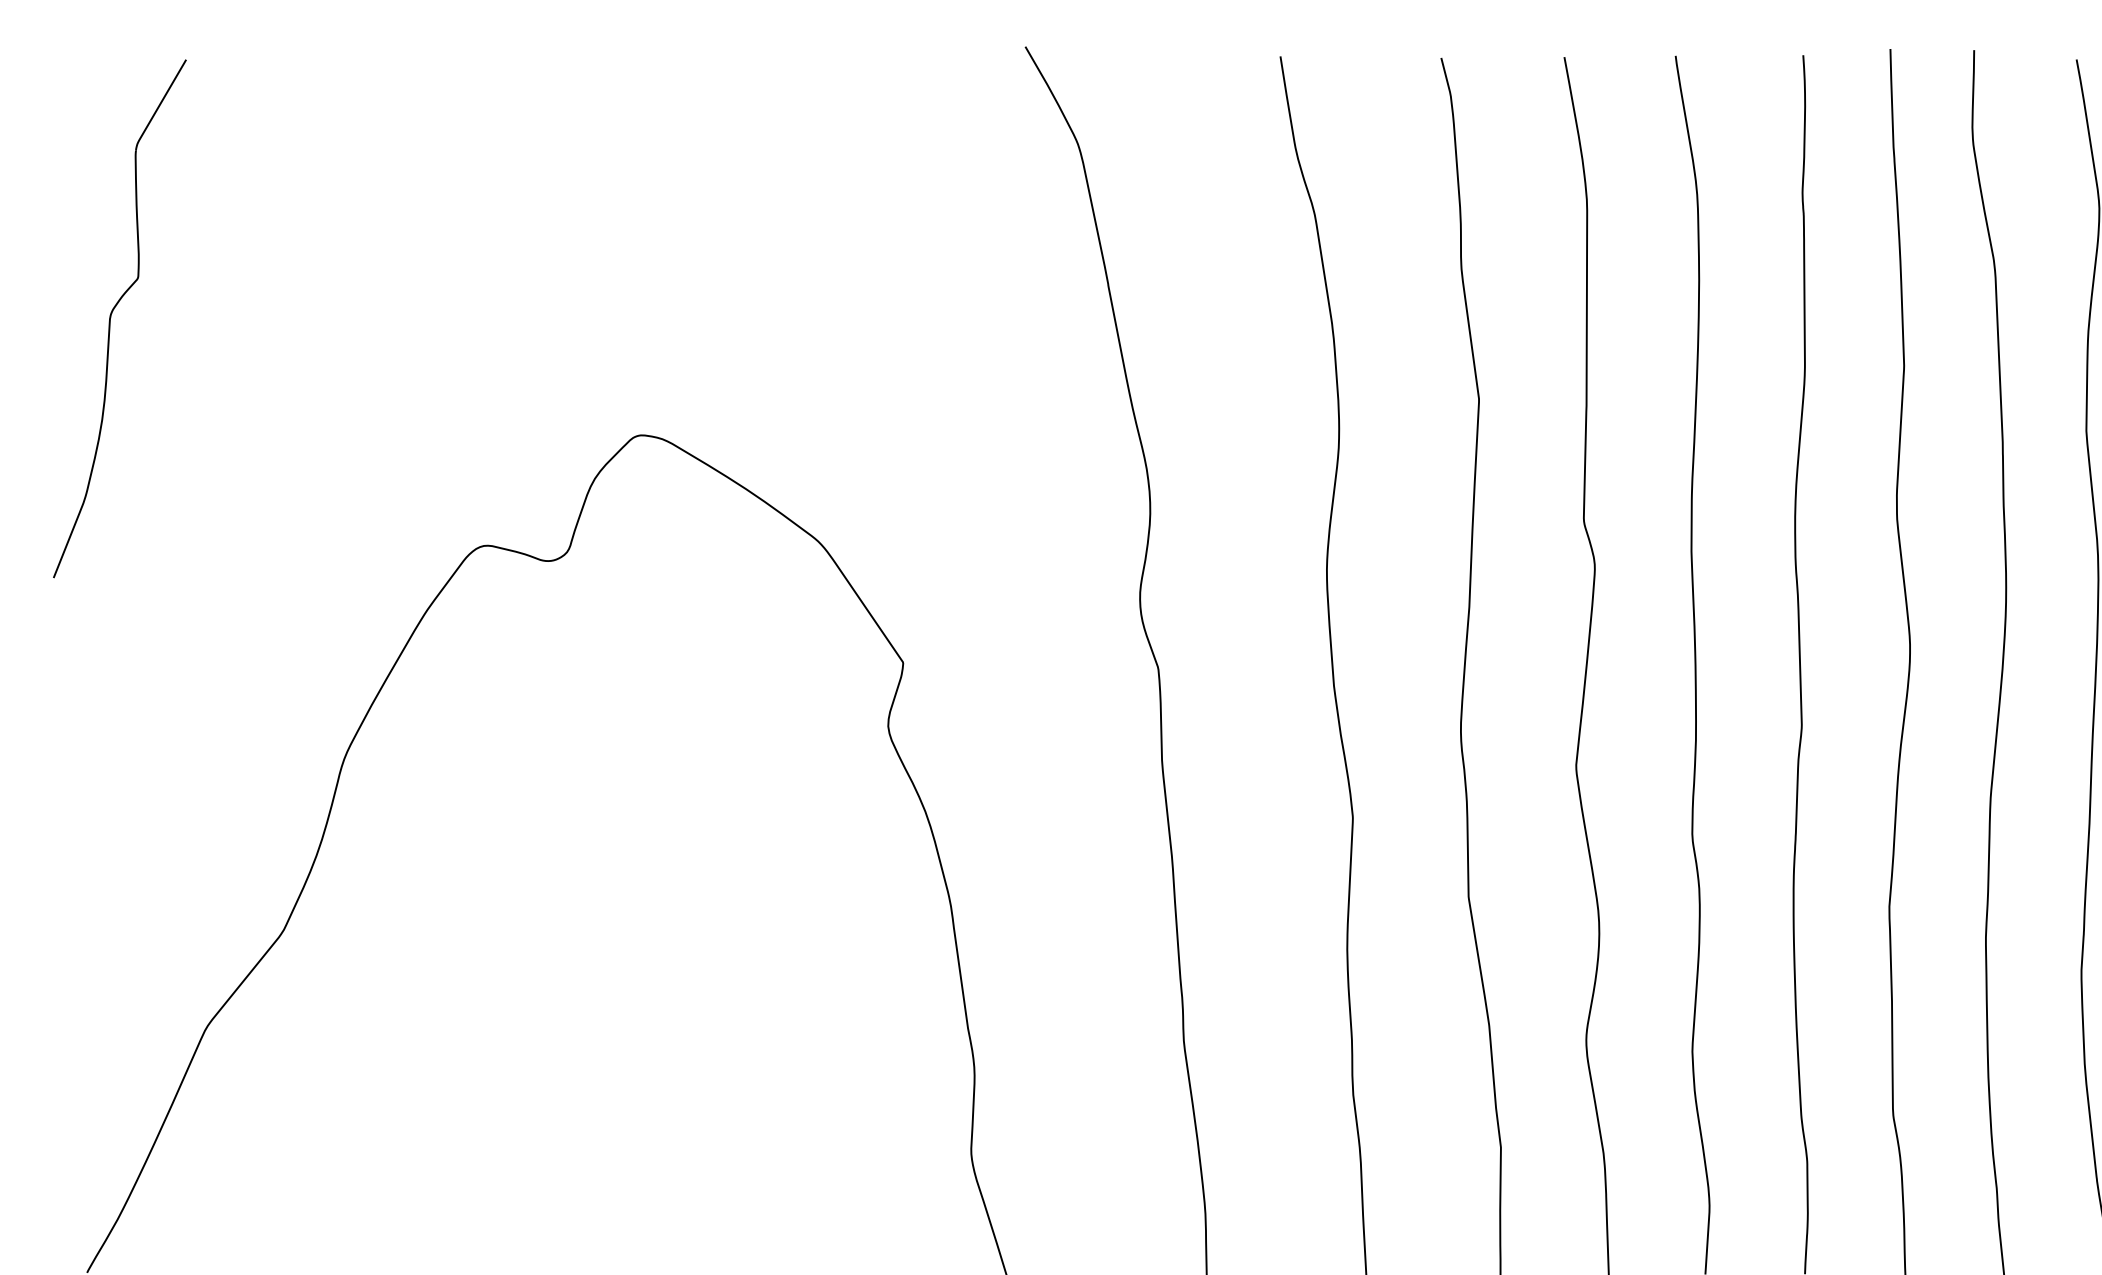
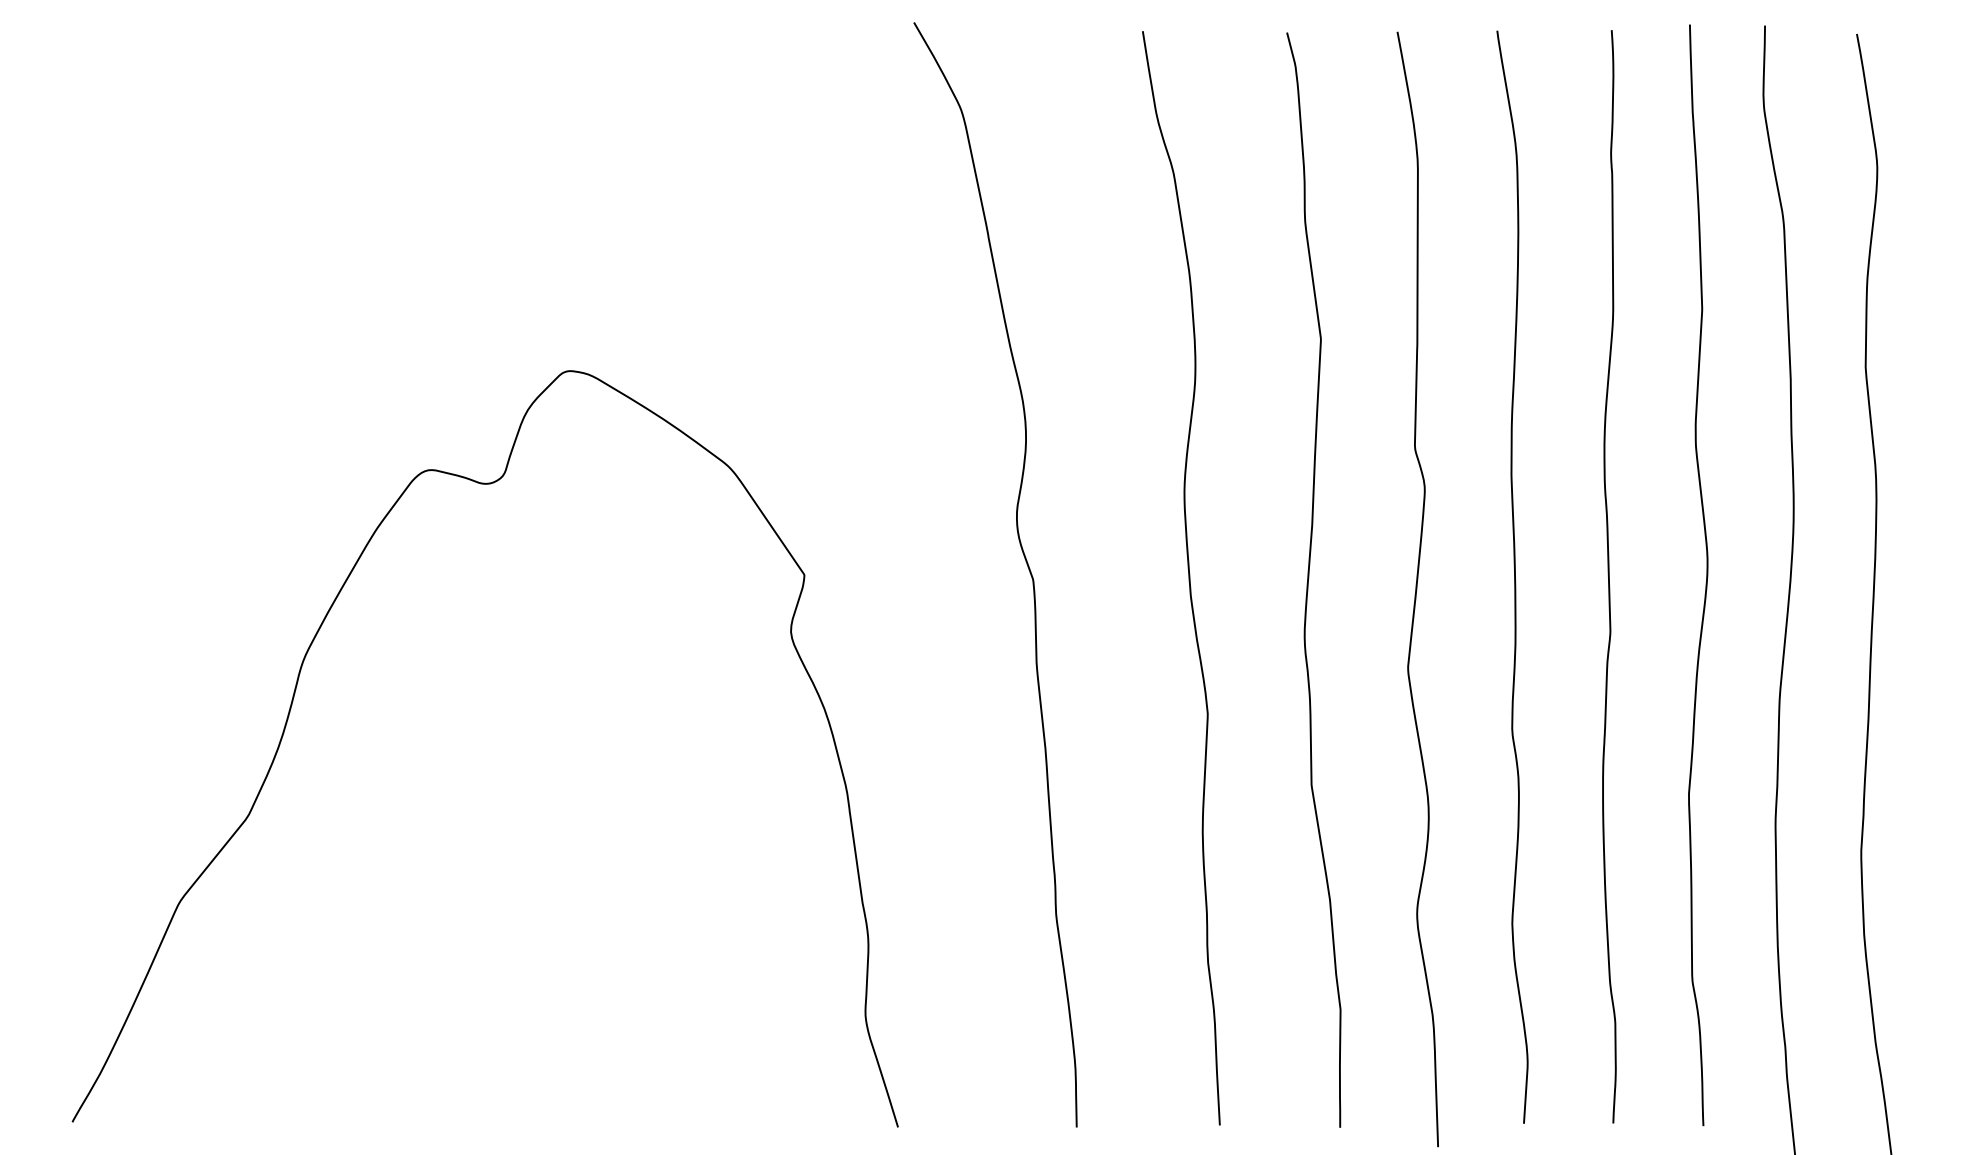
part: (111, 317) -> (94, 265), removed

